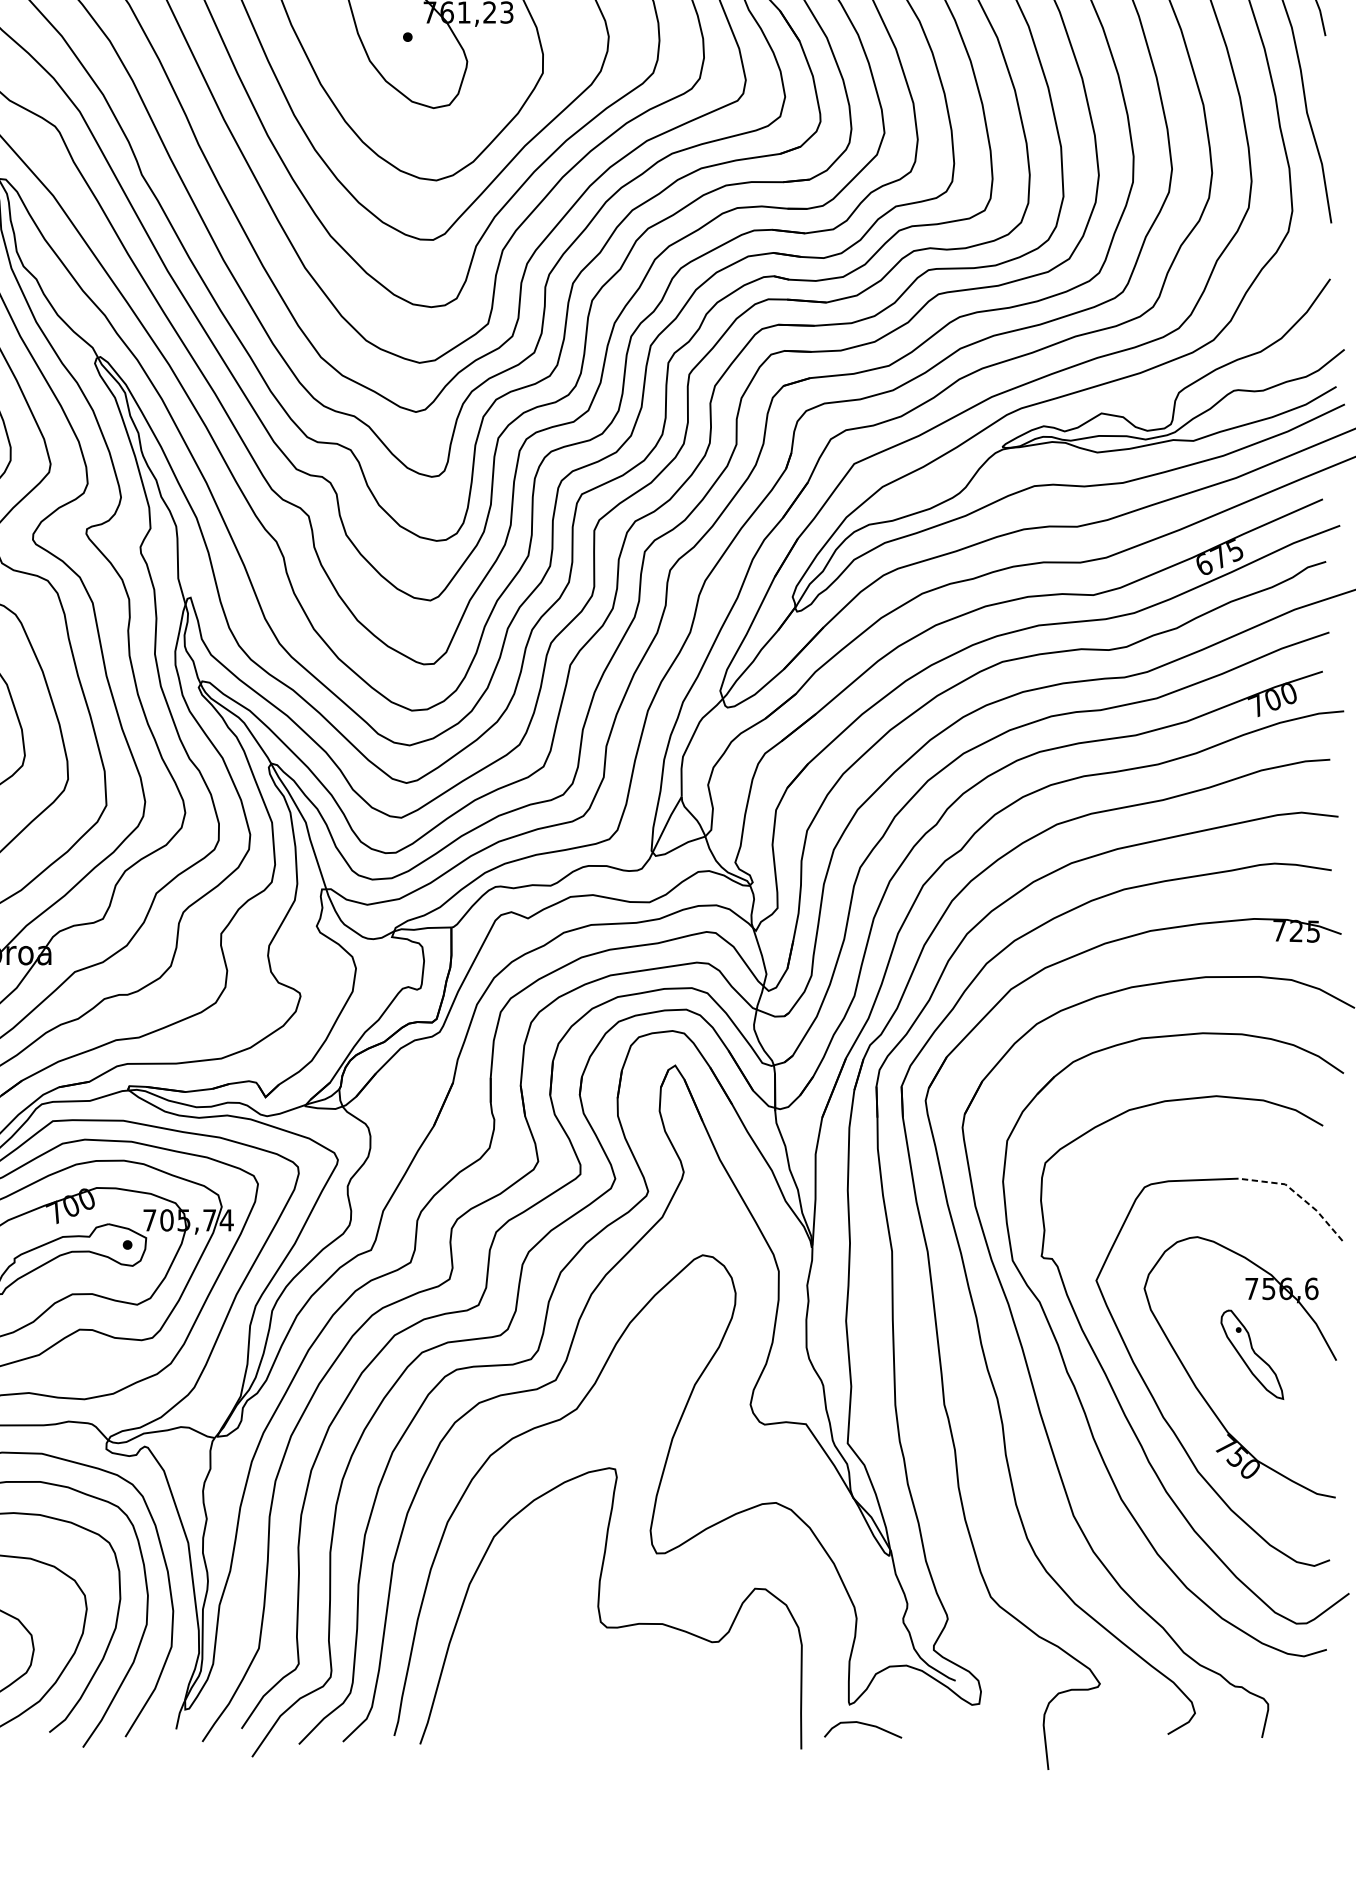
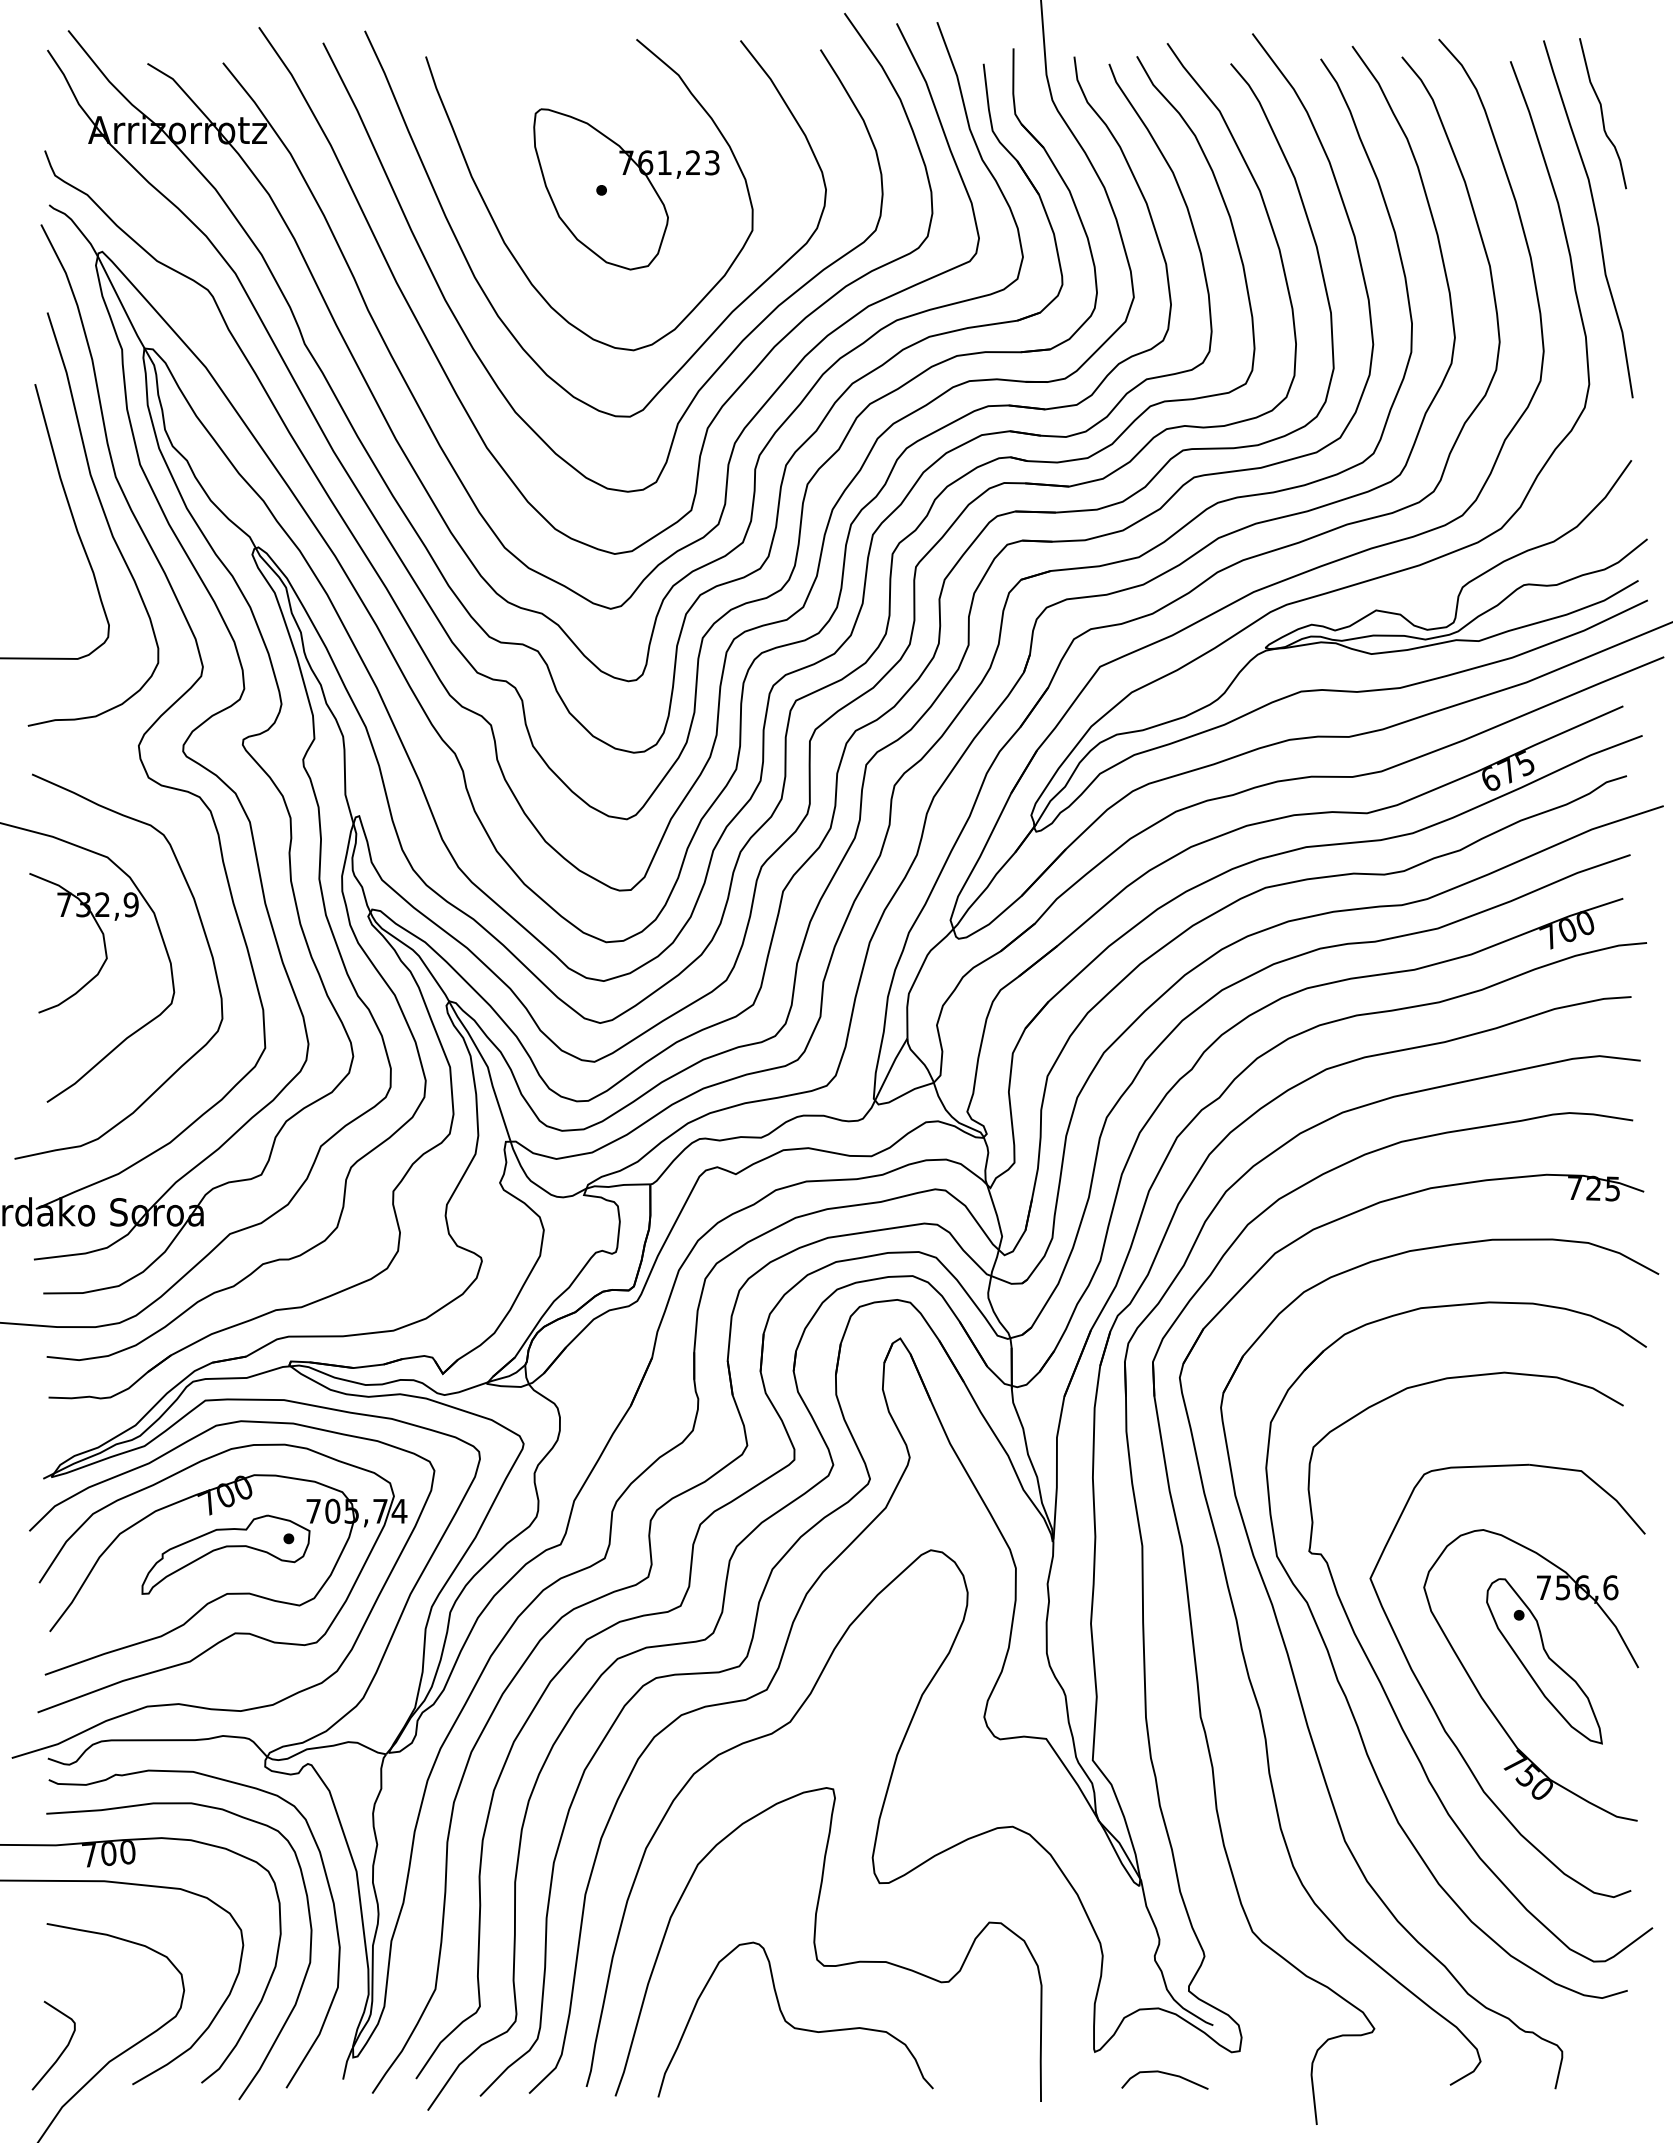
line: (1297, 1195) -> (1595, 1483), dashed -> solid
part: (1252, 1354) -> (1544, 1661), size x1.67
curve: (576, 1679) -> (790, 2023), added
curve: (863, 1724) -> (1165, 2074), moved

